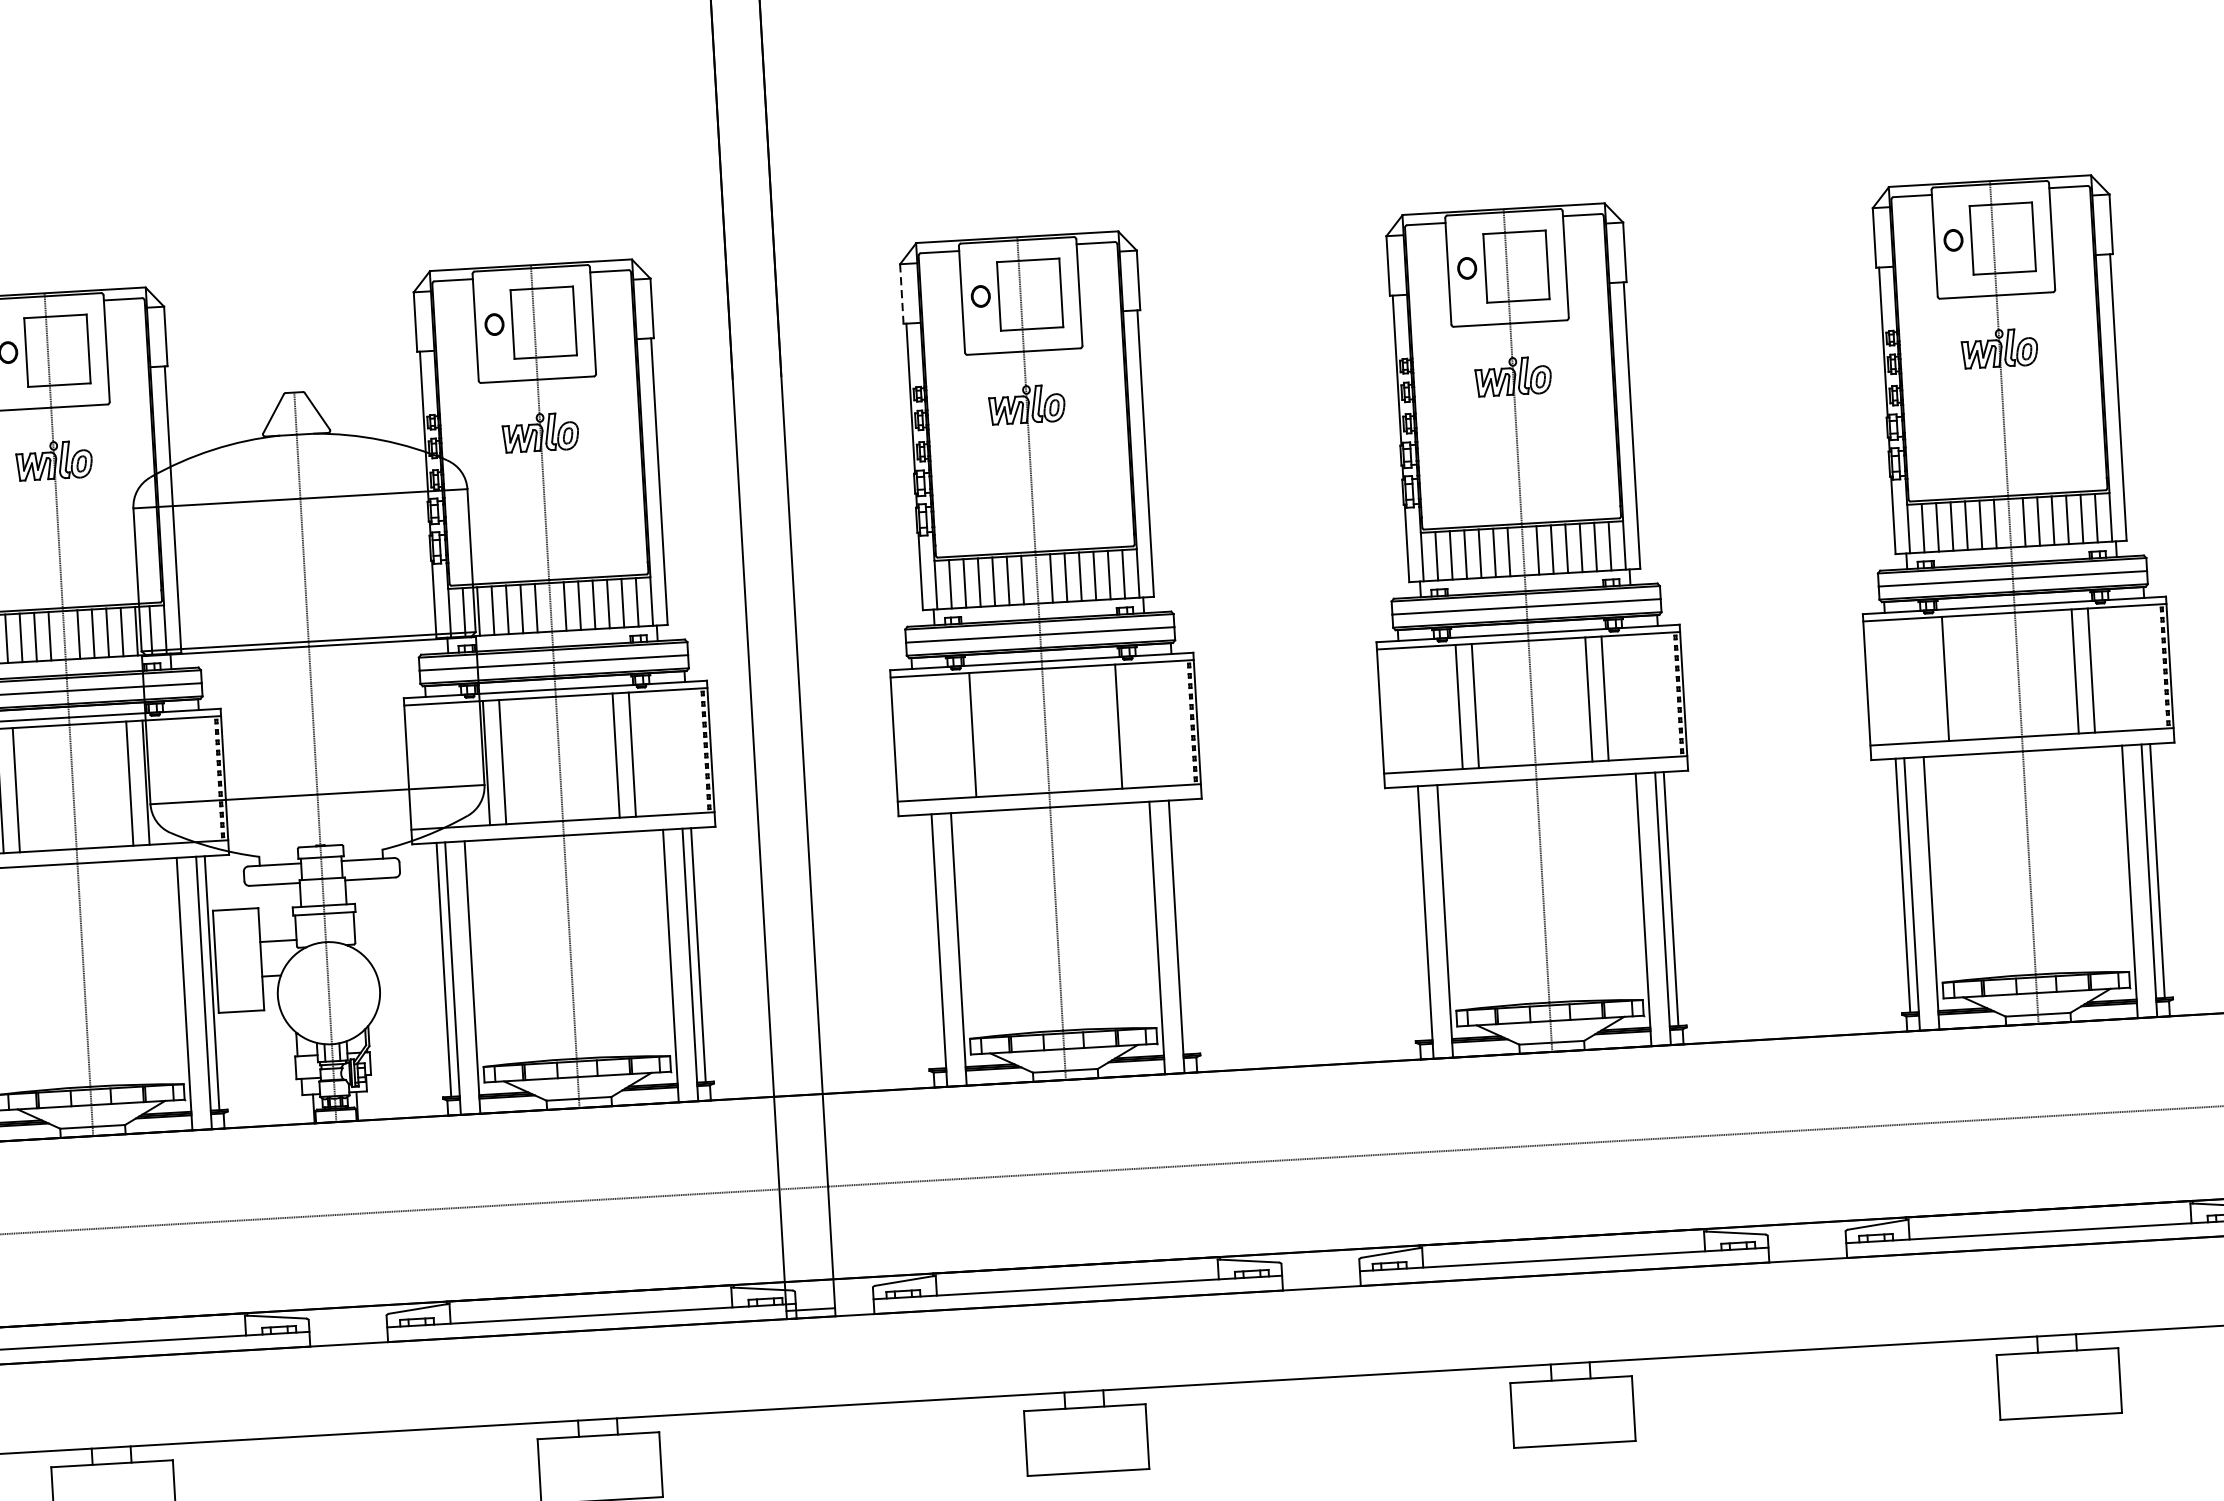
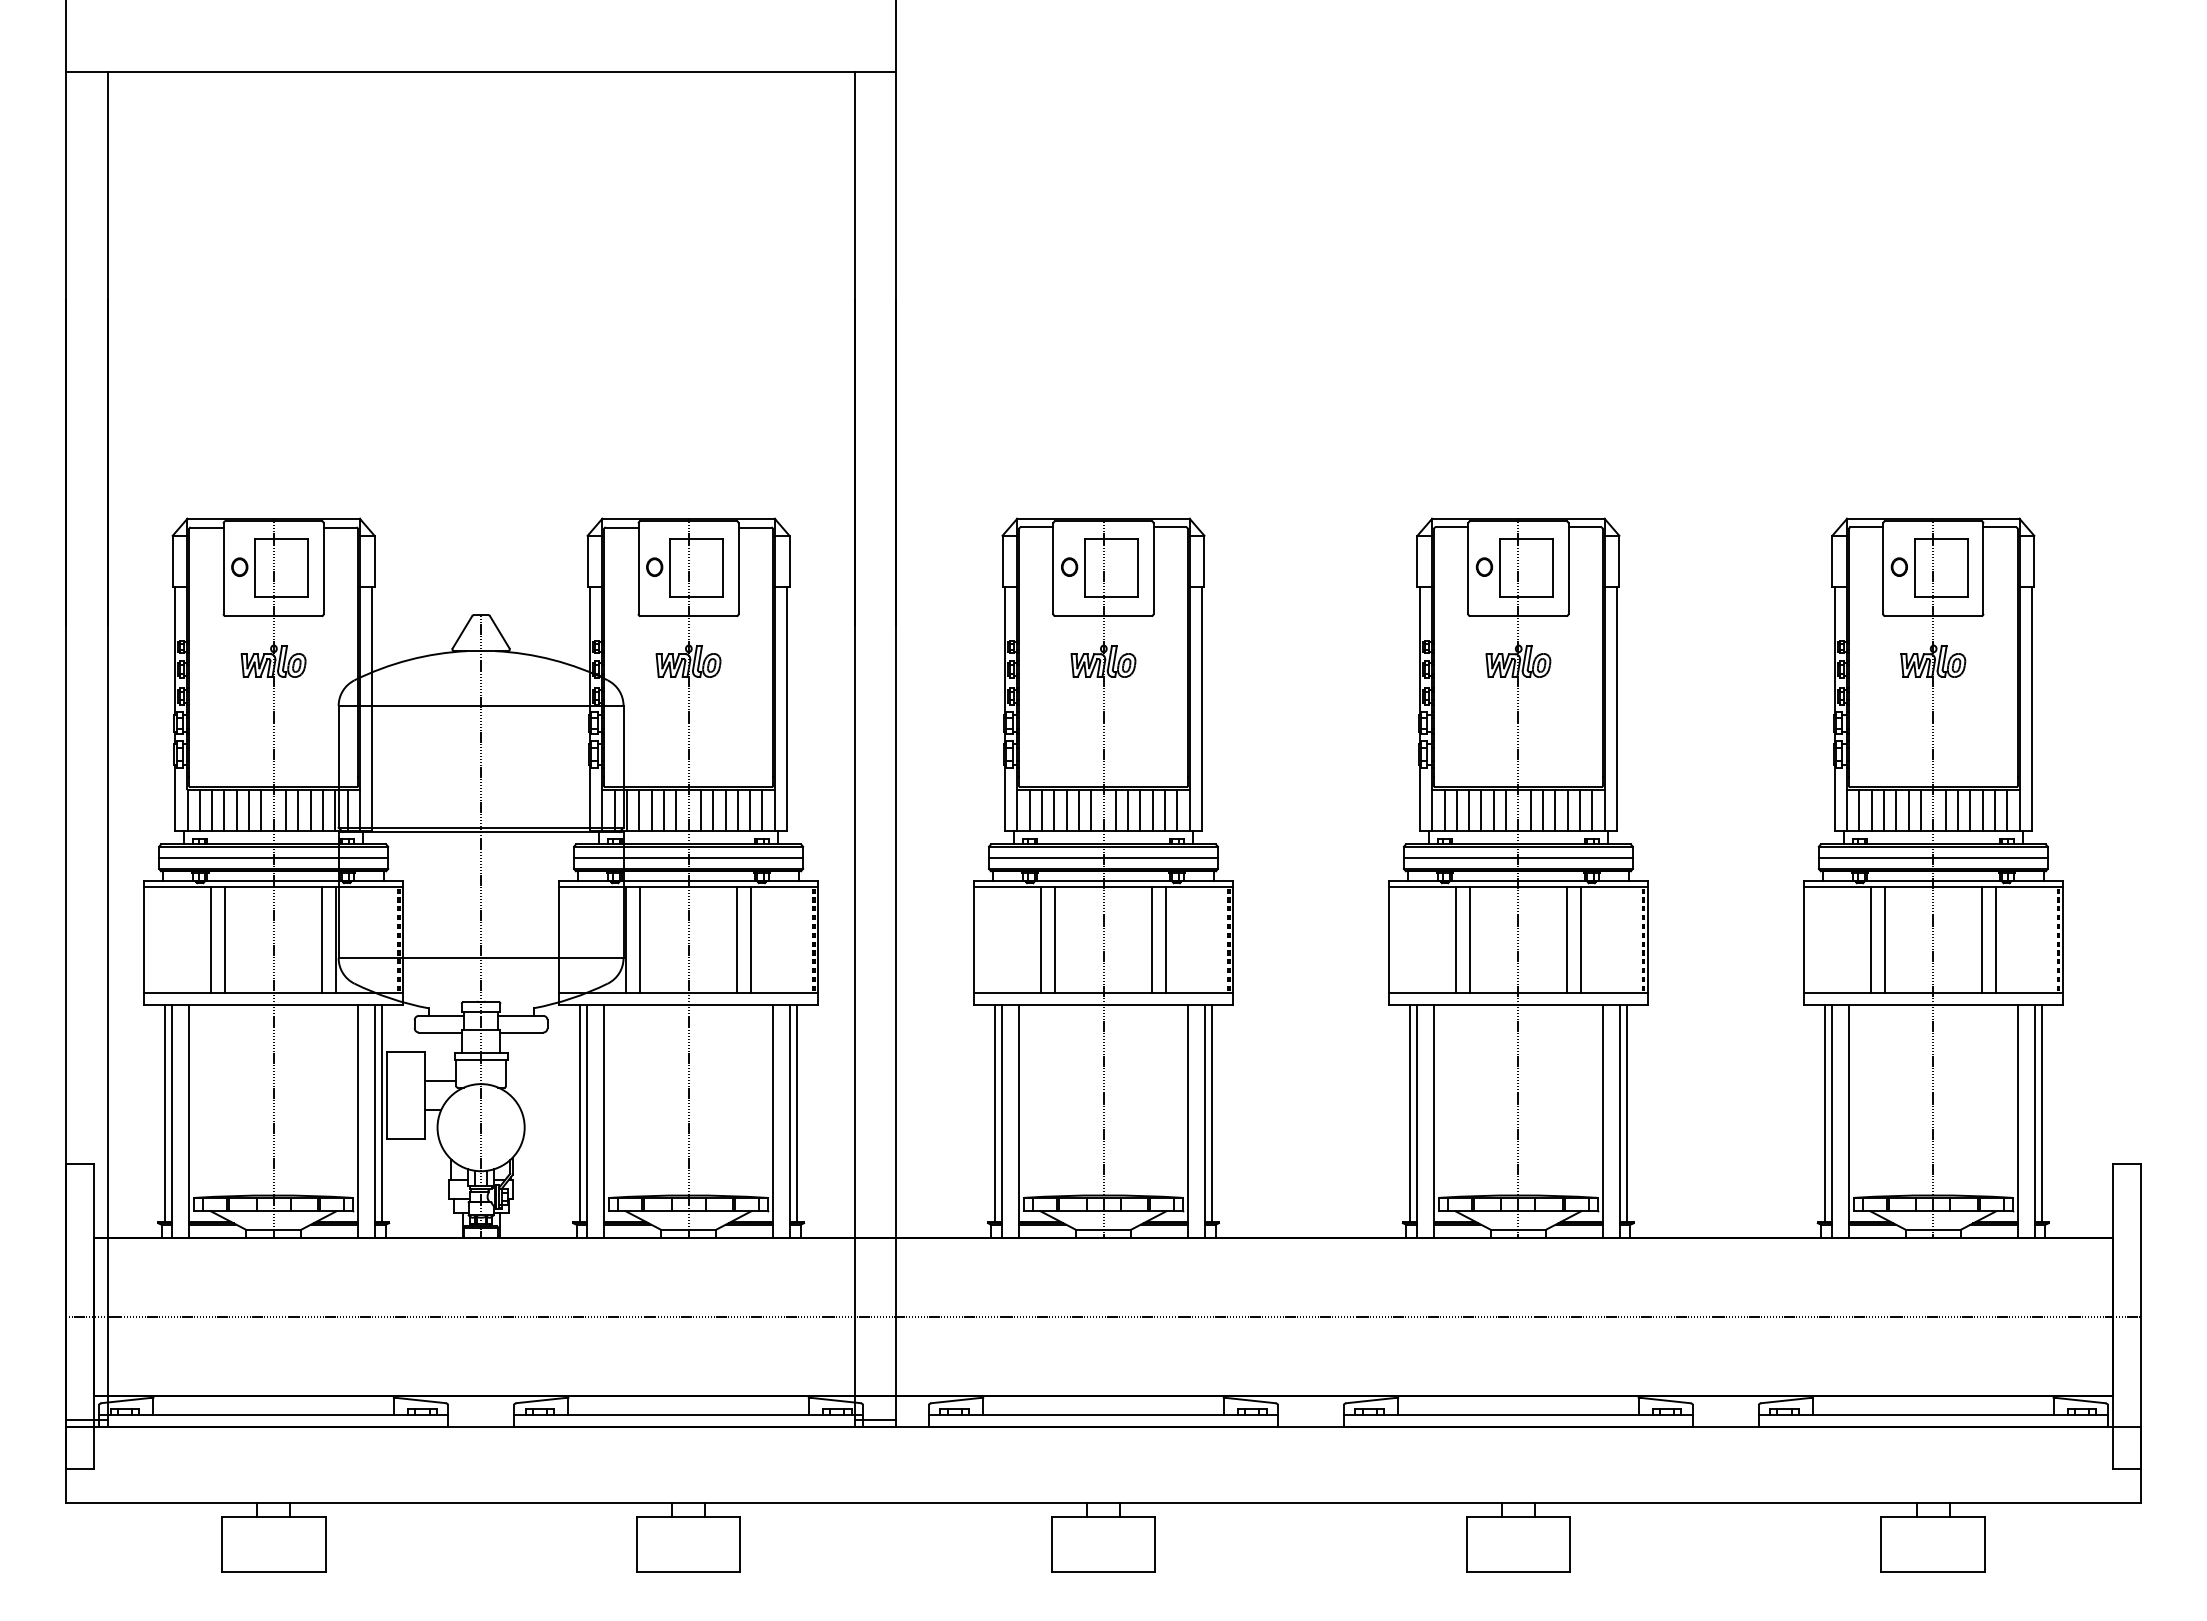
line: (901, 294) -> (1002, 561), dashed -> solid
line: (1961, 677) -> (1884, 939), added
line: (1102, 727) -> (1151, 939), added
line: (989, 733) -> (1055, 939), added
line: (1416, 913) -> (1409, 1113), added
line: (1185, 927) -> (1212, 1113), added
line: (929, 941) -> (994, 1113), added

